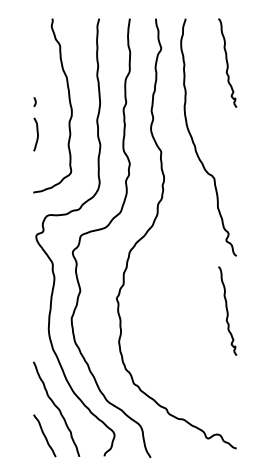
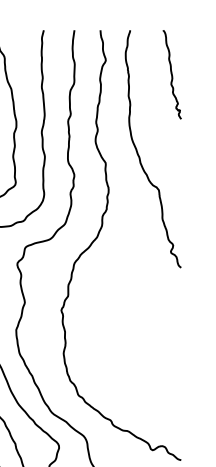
curve: (227, 310) -> (172, 322), removed

